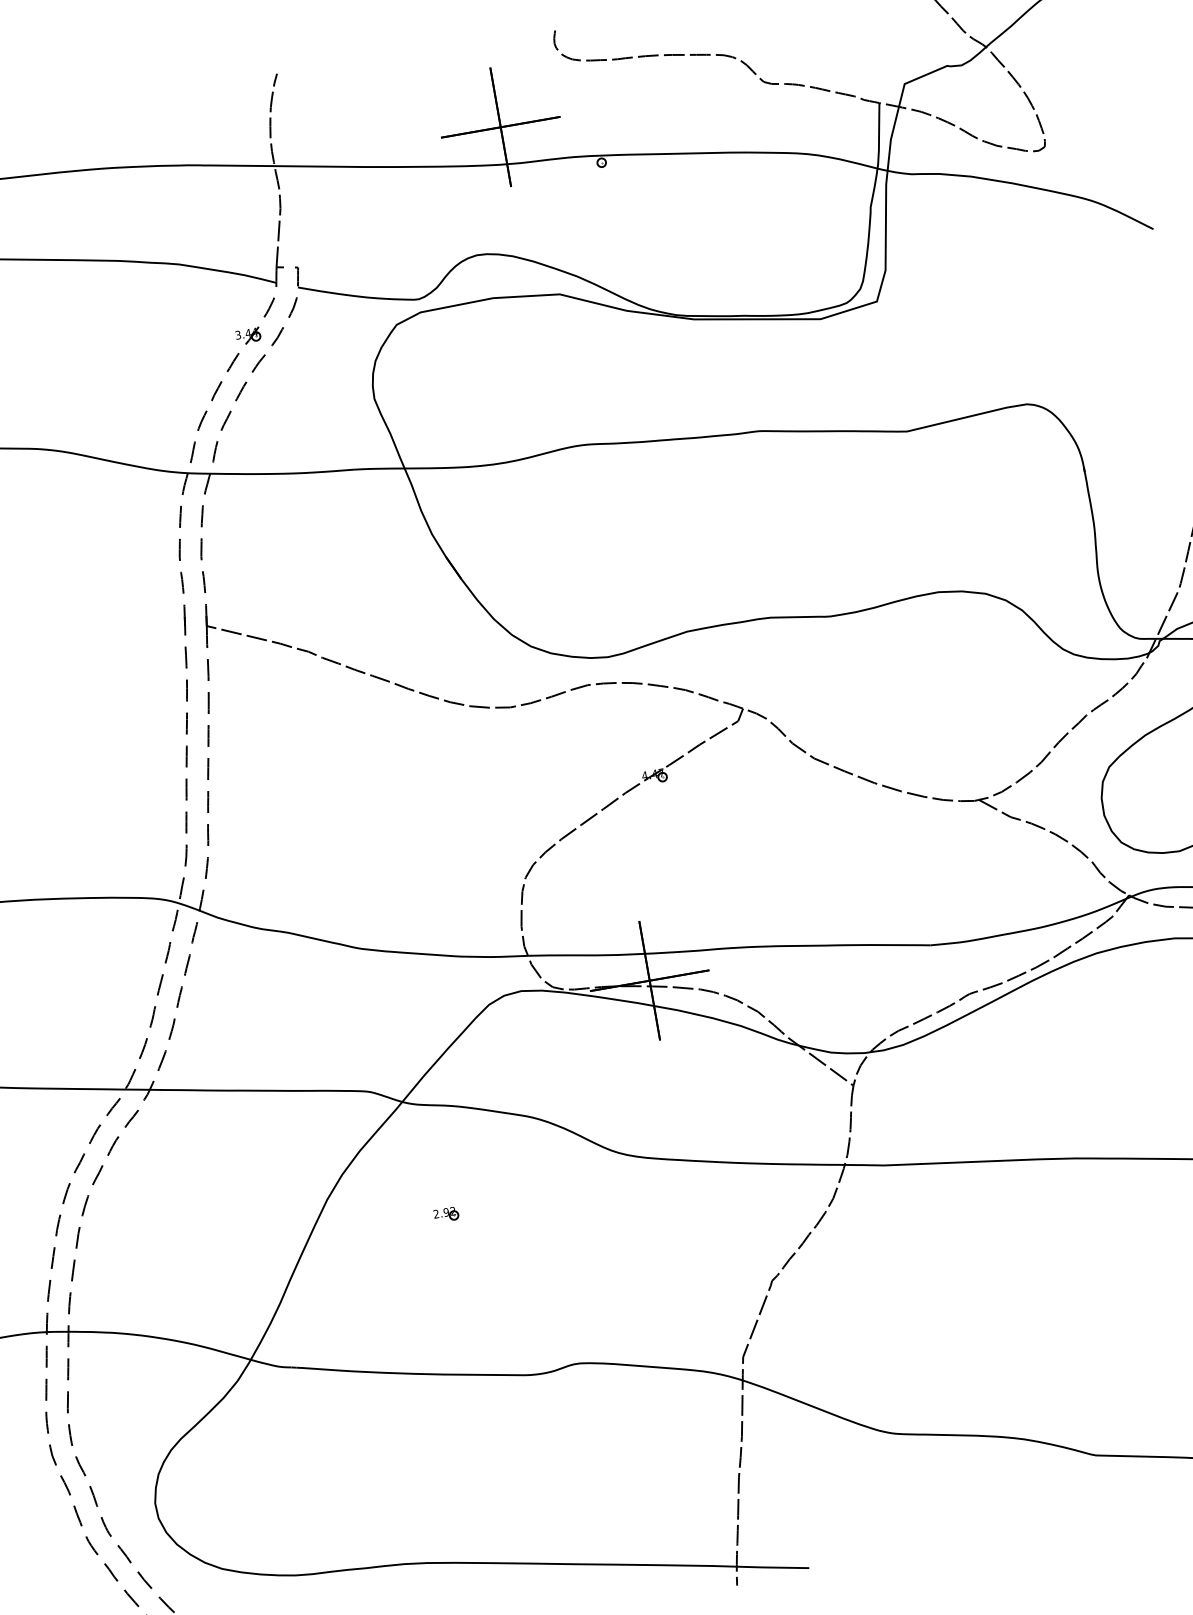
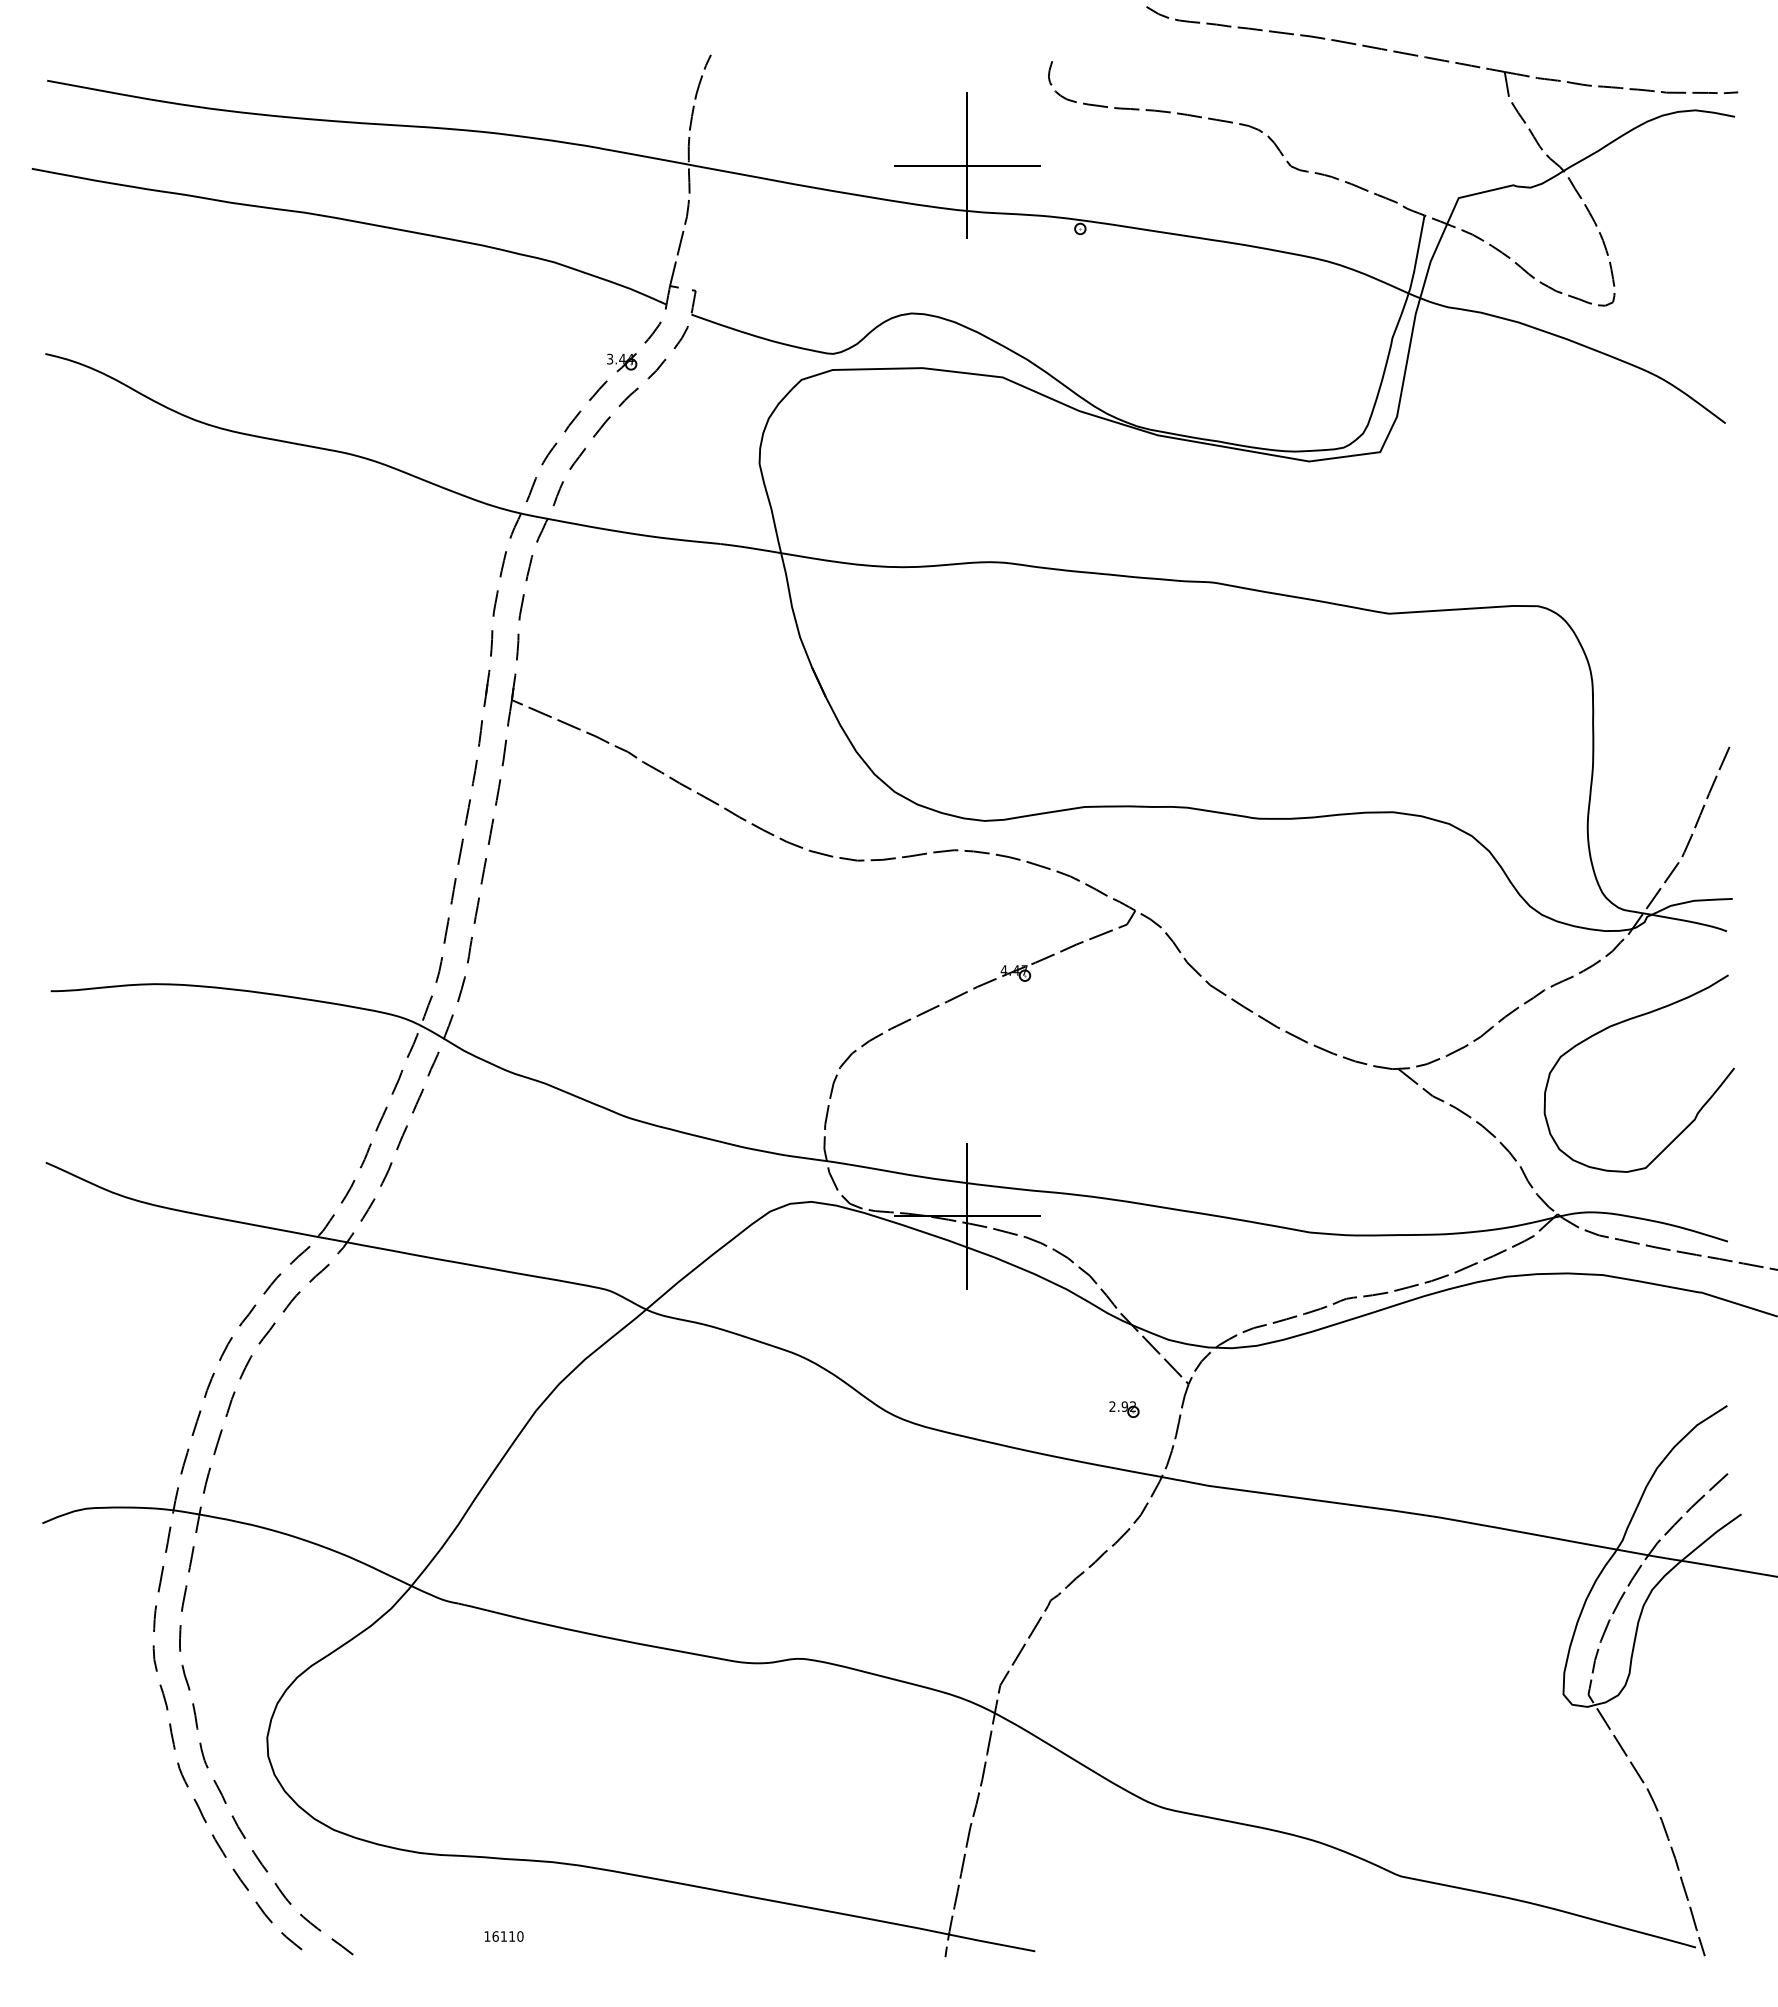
part: (446, 1214) -> (1124, 1409), moved

